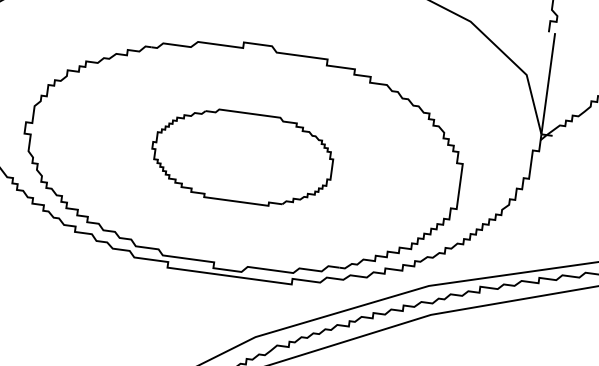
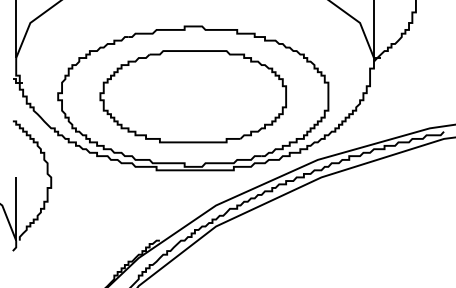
part: (241, 156) -> (192, 96), size x1.67

